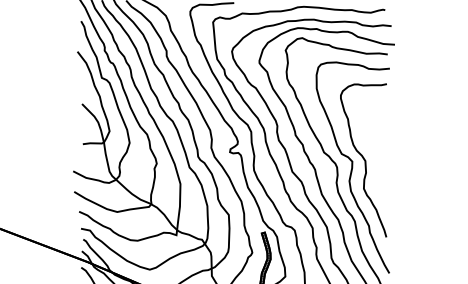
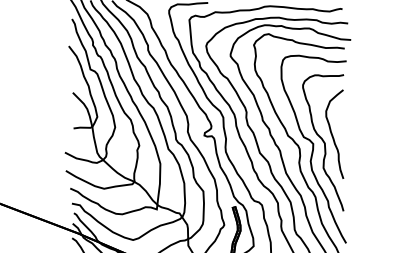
part: (376, 150) -> (334, 134), added

